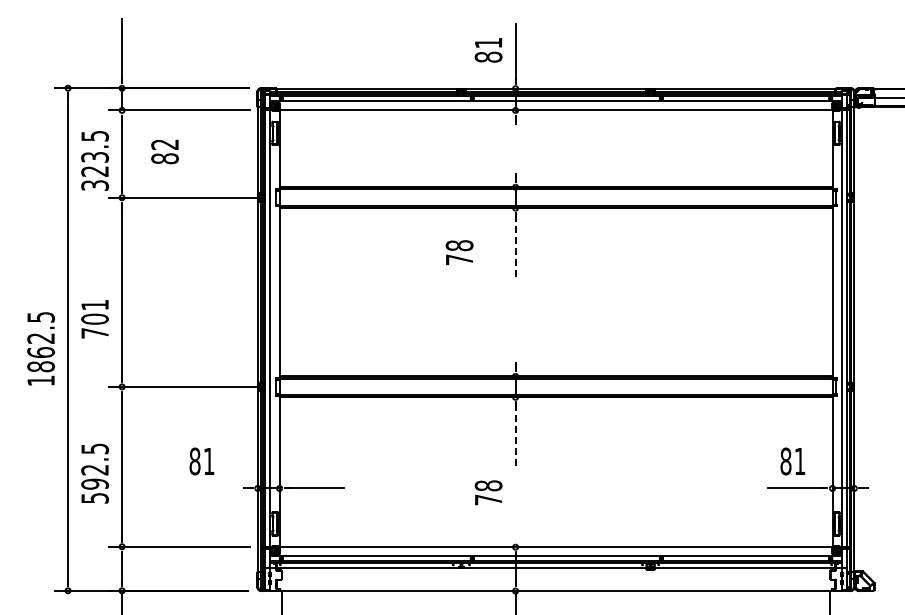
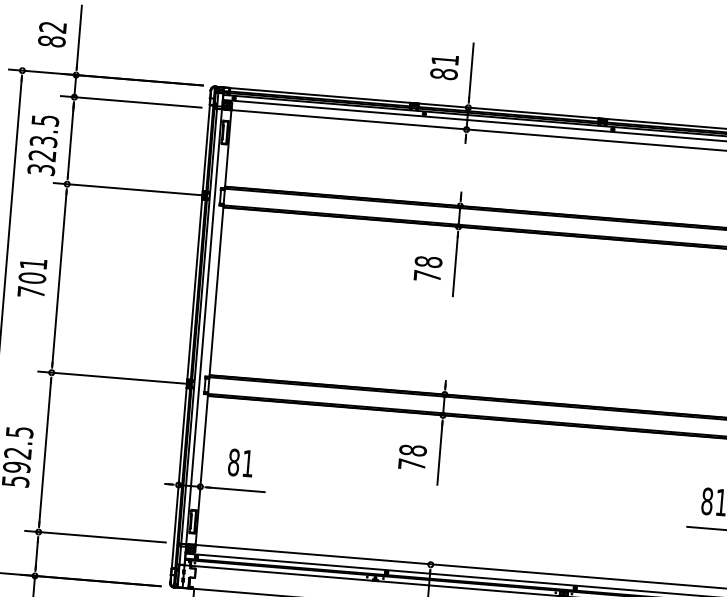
text: (164, 151) -> (51, 34), moved
line: (515, 246) -> (455, 265), dashed -> solid
text: (459, 252) -> (427, 268), moved
text: (94, 319) -> (31, 278), moved
line: (515, 436) -> (439, 454), dashed -> solid
text: (201, 461) -> (240, 463), moved
text: (488, 492) -> (412, 457), moved

